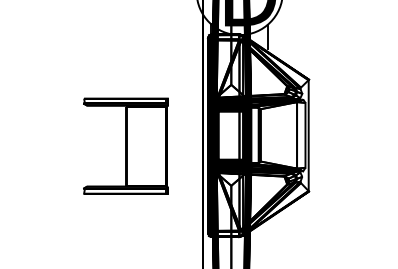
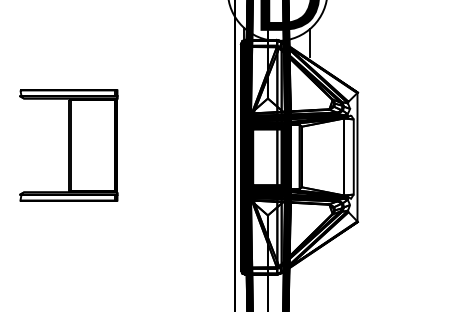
part: (125, 146) -> (68, 145), moved

